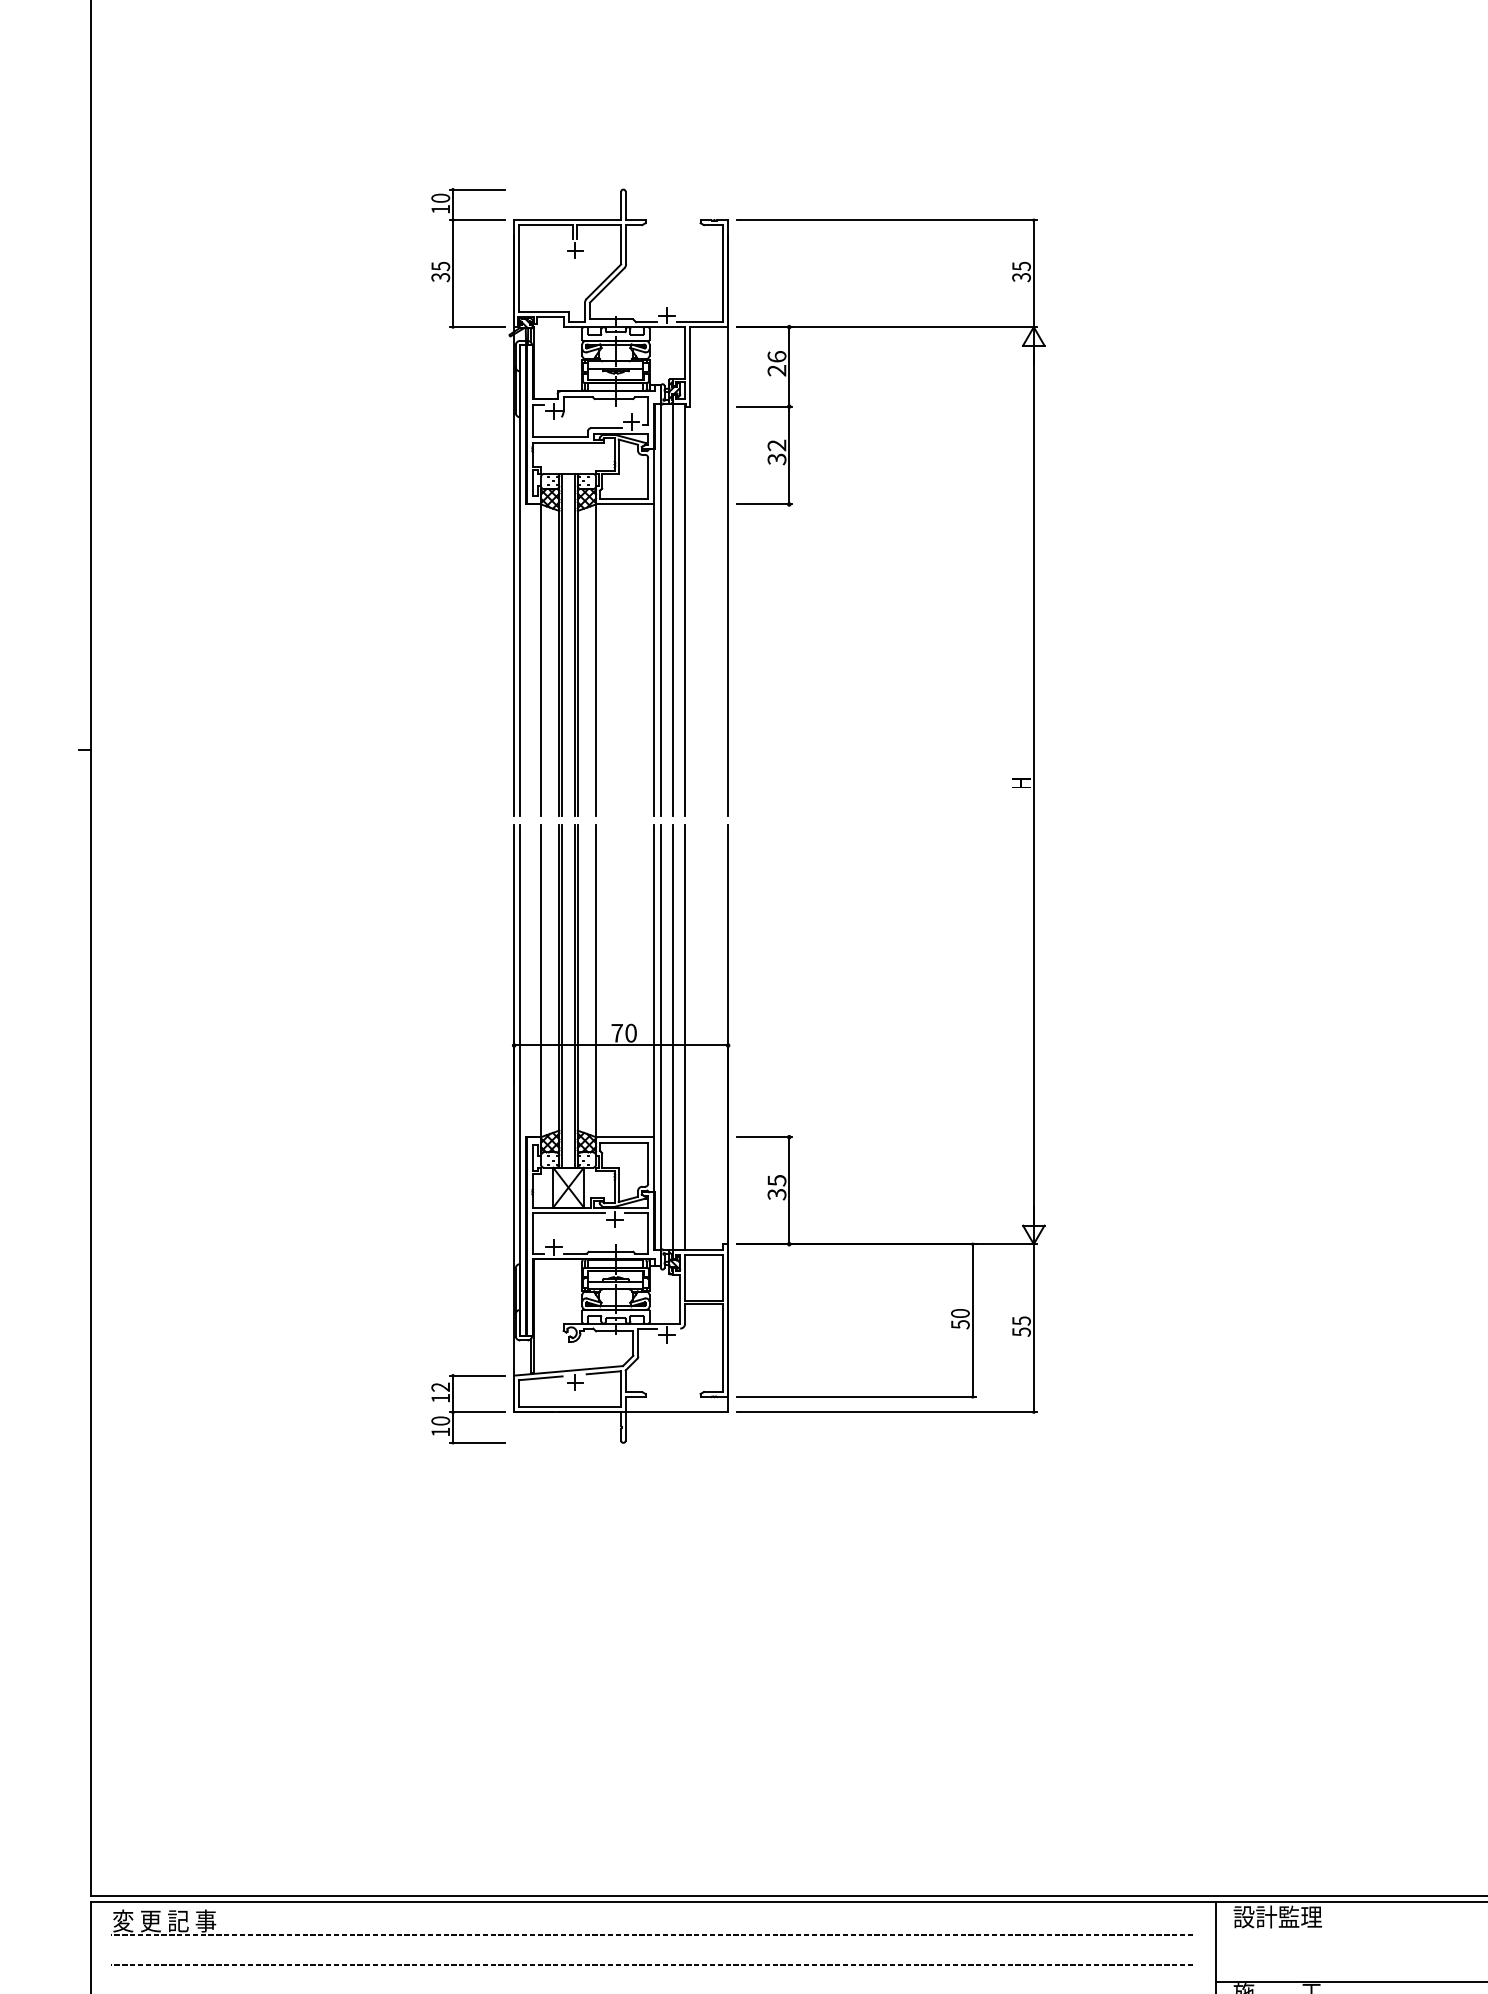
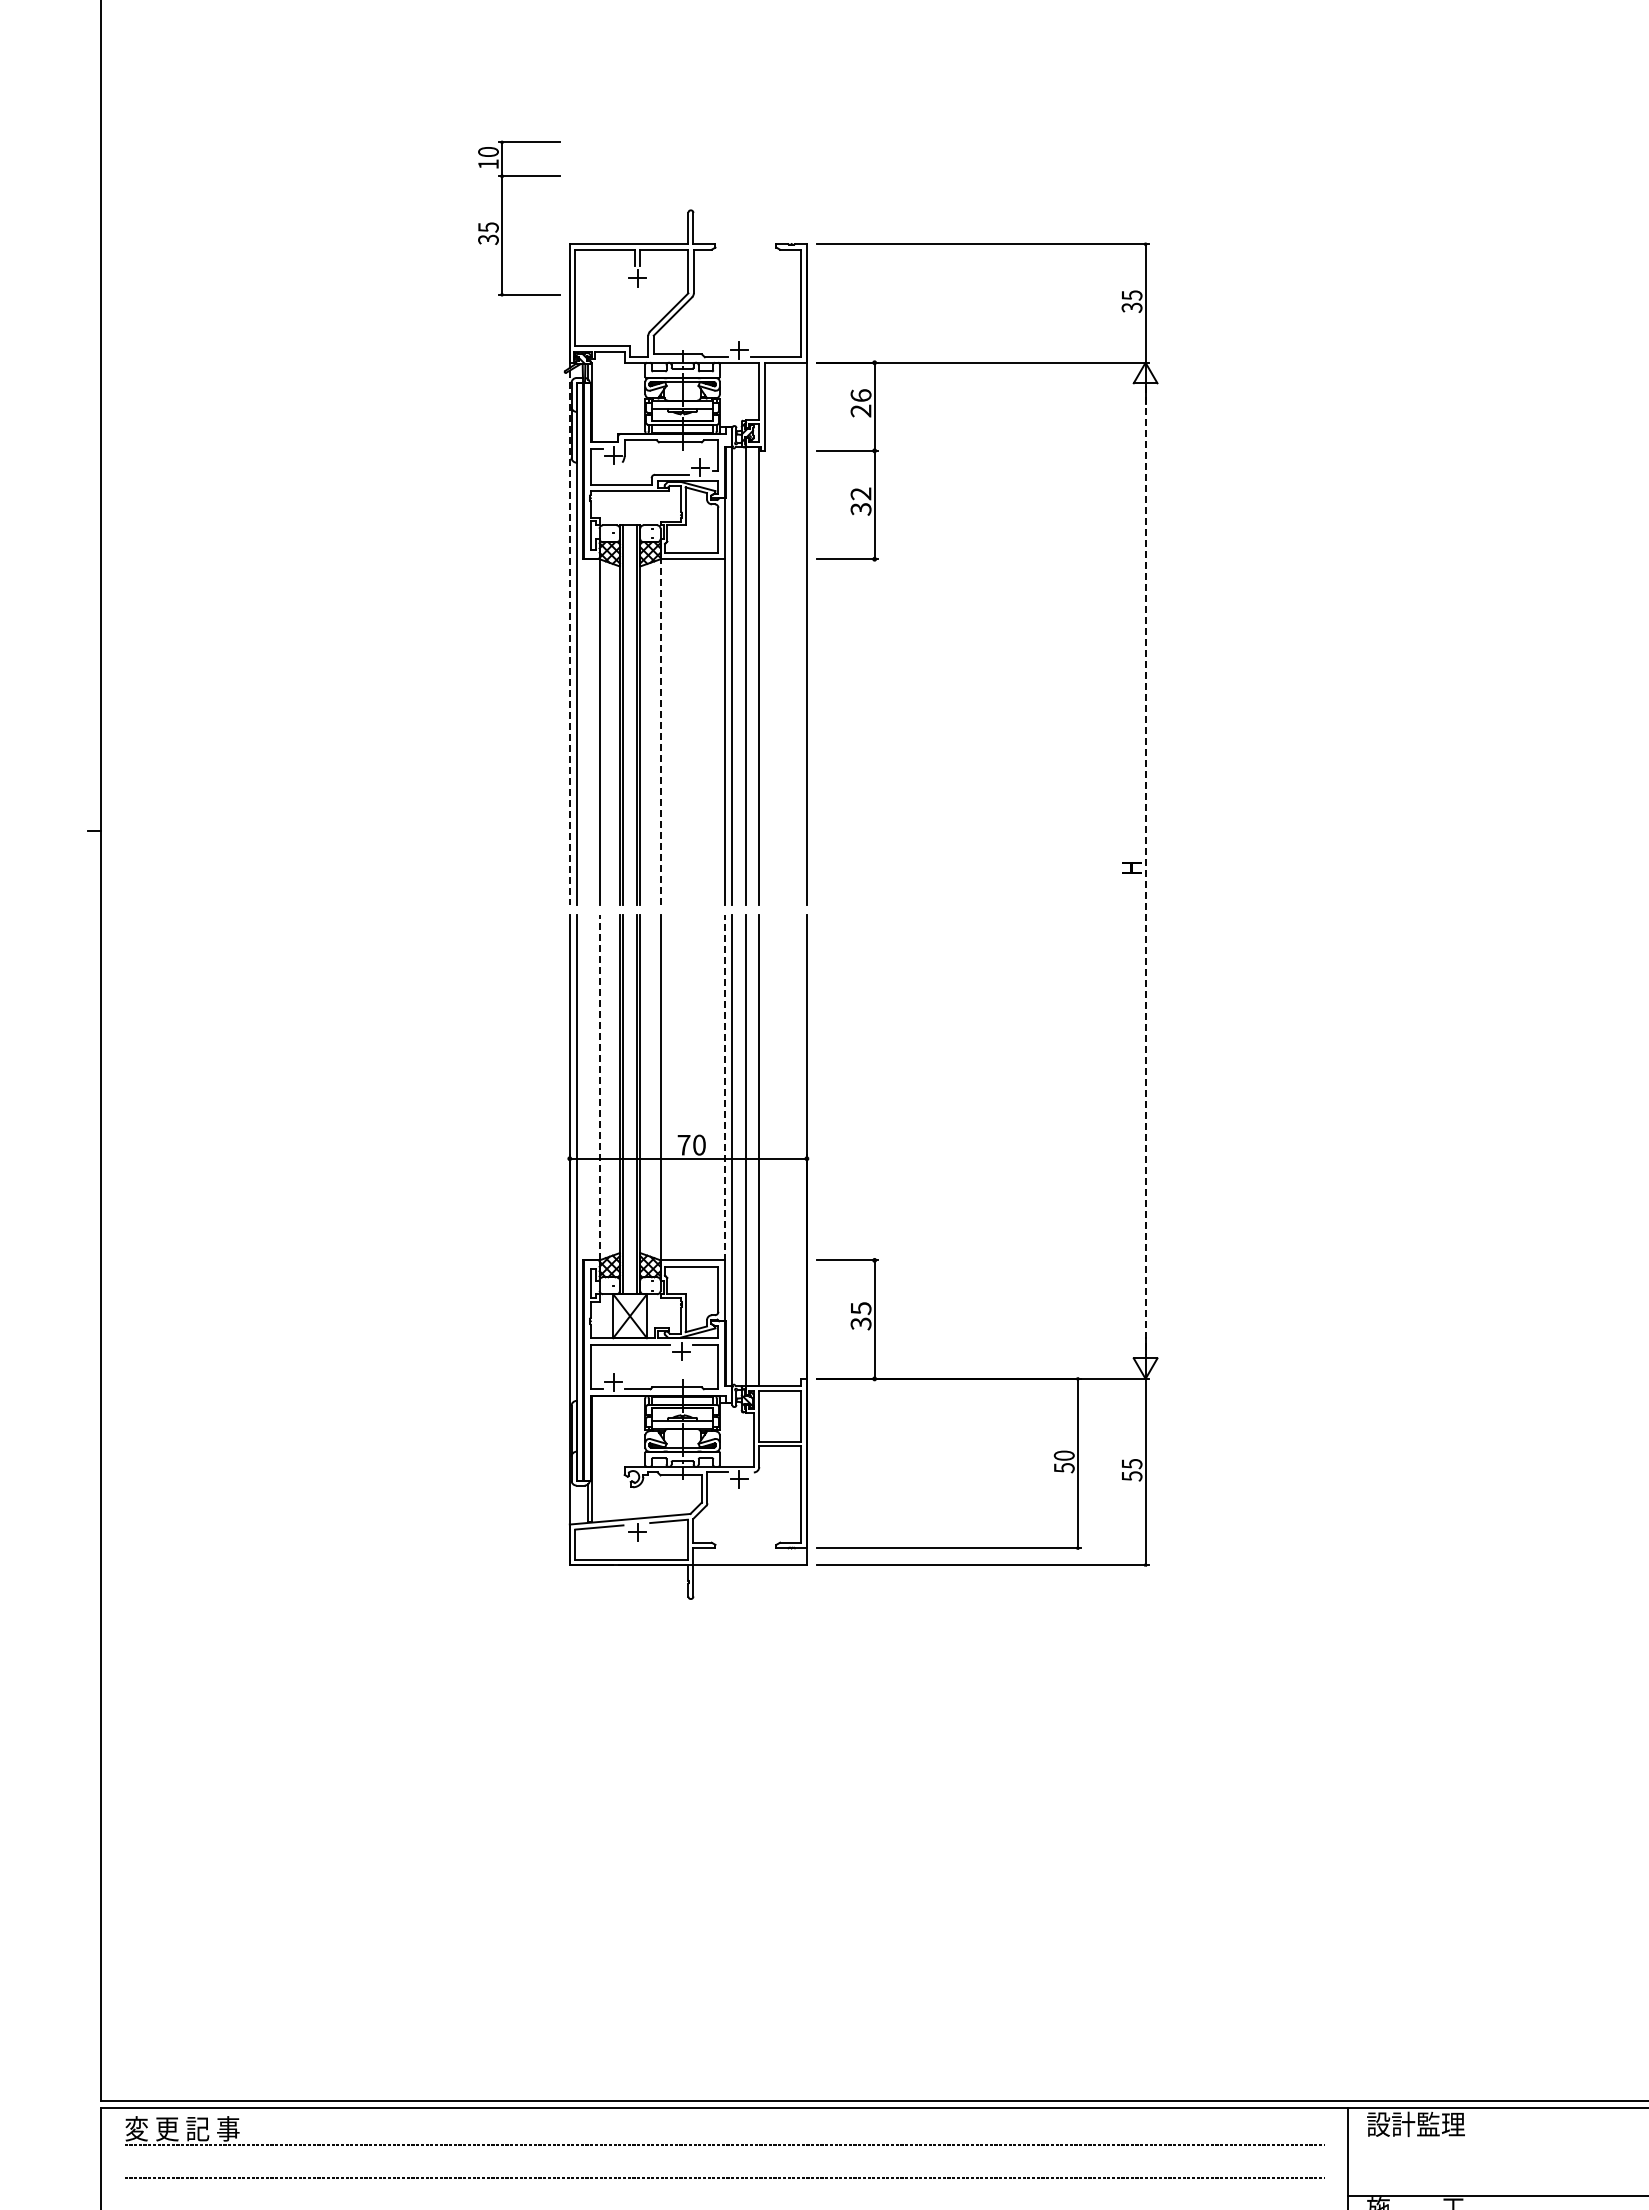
part: (453, 258) -> (502, 218), moved
line: (513, 575) -> (569, 638), solid -> dashed
line: (595, 659) -> (660, 731), solid -> dashed
line: (1033, 786) -> (1145, 871), solid -> dashed
line: (540, 981) -> (599, 1087), solid -> dashed
line: (653, 981) -> (724, 1087), solid -> dashed
part: (468, 1408) -> (519, 1561), removed

